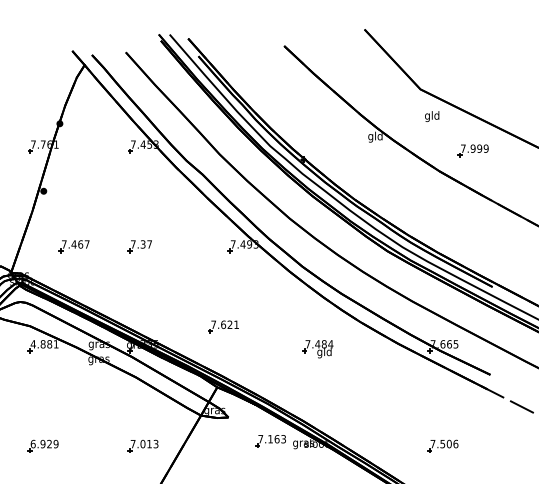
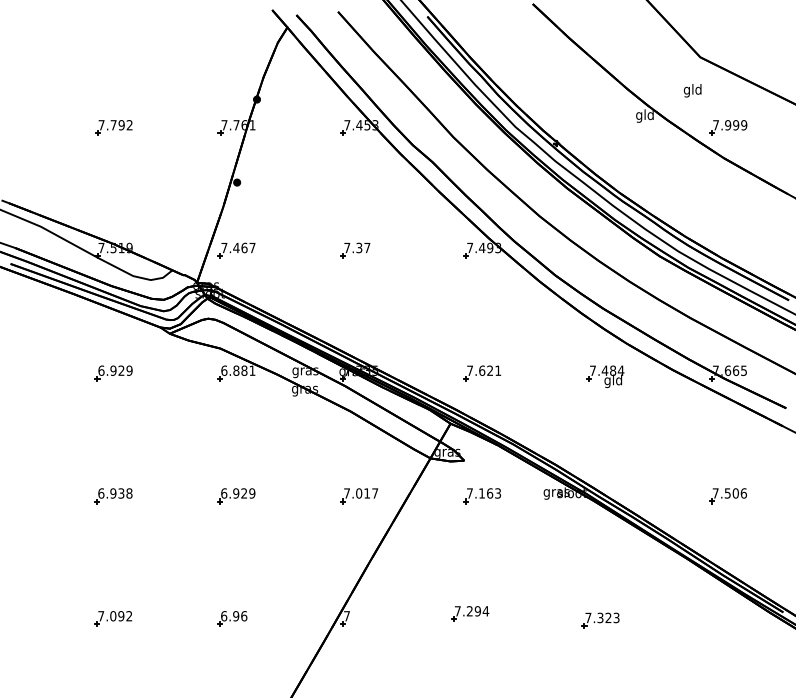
text: (431, 116) -> (692, 90), moved
part: (473, 150) -> (728, 127), moved
part: (74, 246) -> (236, 250), moved
part: (223, 327) -> (482, 373), moved
text: (33, 344) -> (224, 370), 4.881 -> 6.881
part: (318, 348) -> (605, 376), moved
part: (270, 441) -> (481, 496), moved
text: (156, 444) -> (375, 493), 7.013 -> 7.017

